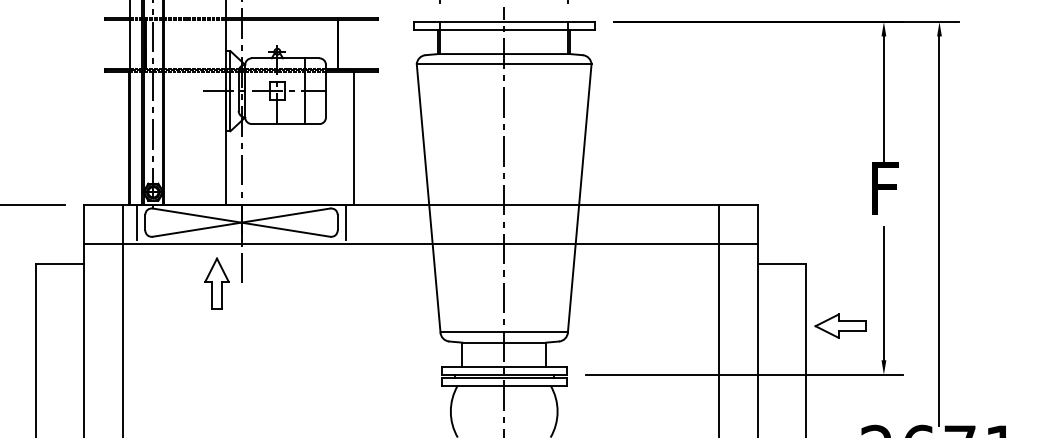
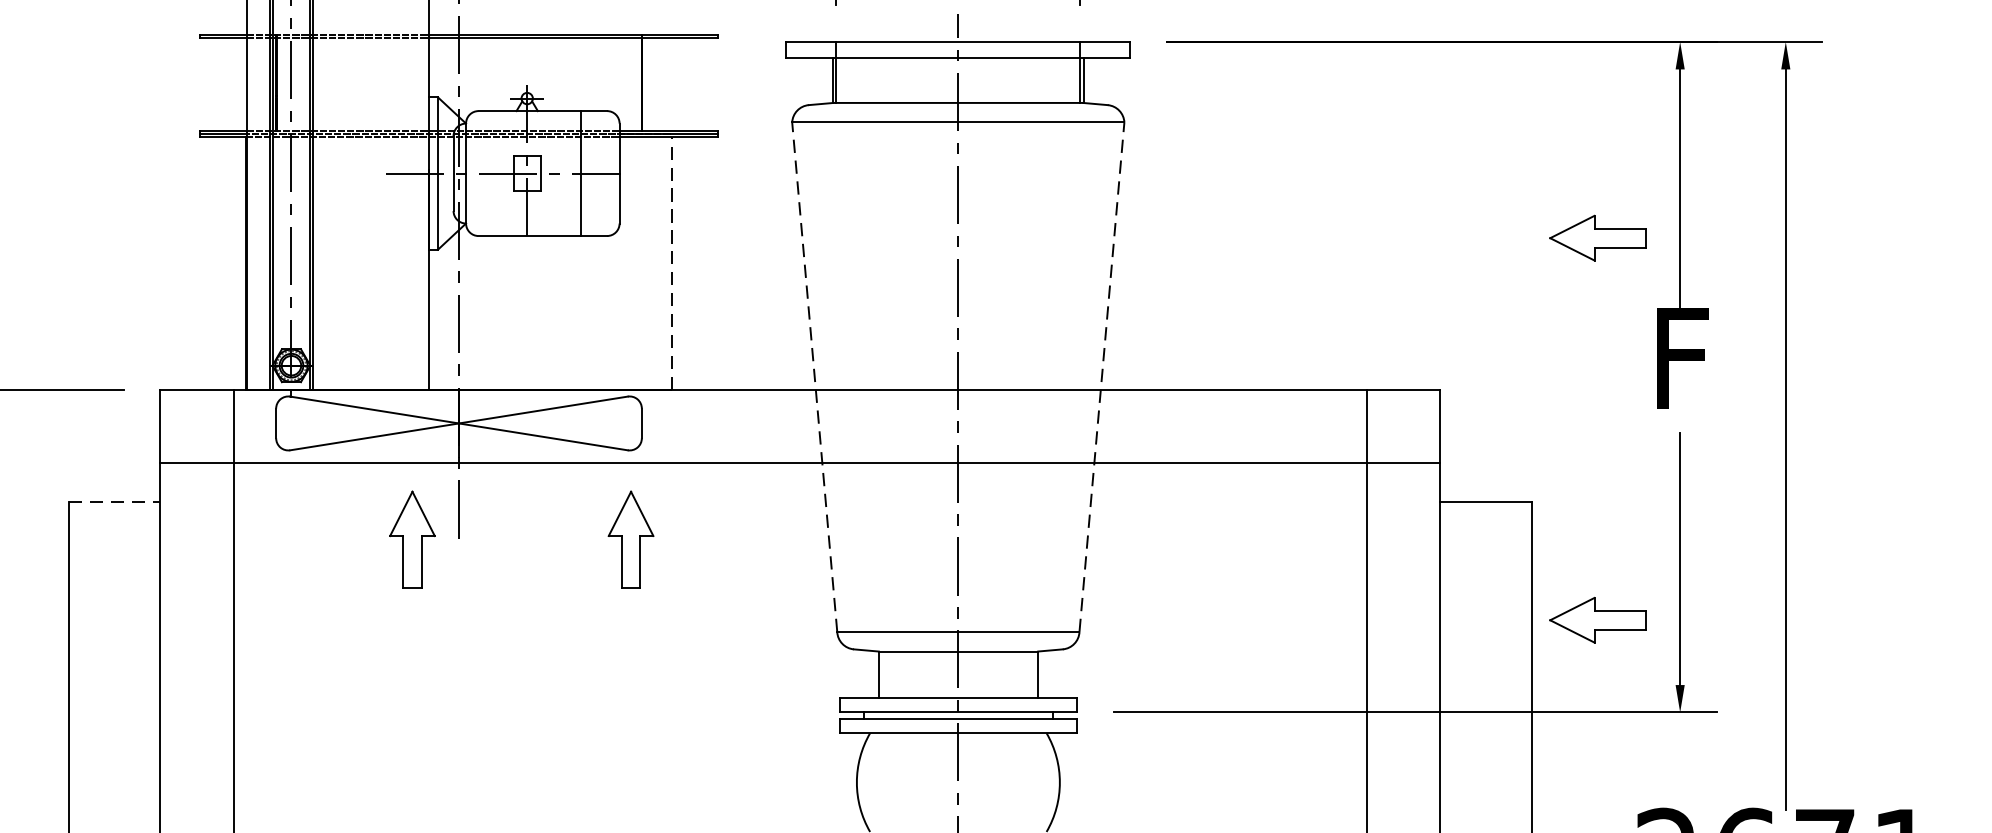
part: (840, 124) -> (1597, 236), added
line: (353, 138) -> (671, 263), solid -> dashed
line: (428, 198) -> (814, 377), solid -> dashed
line: (579, 198) -> (1101, 377), solid -> dashed
line: (137, 222) -> (261, 423), removed
line: (345, 222) -> (656, 423), removed
line: (60, 264) -> (114, 502), solid -> dashed
part: (331, 283) -> (630, 539), added

